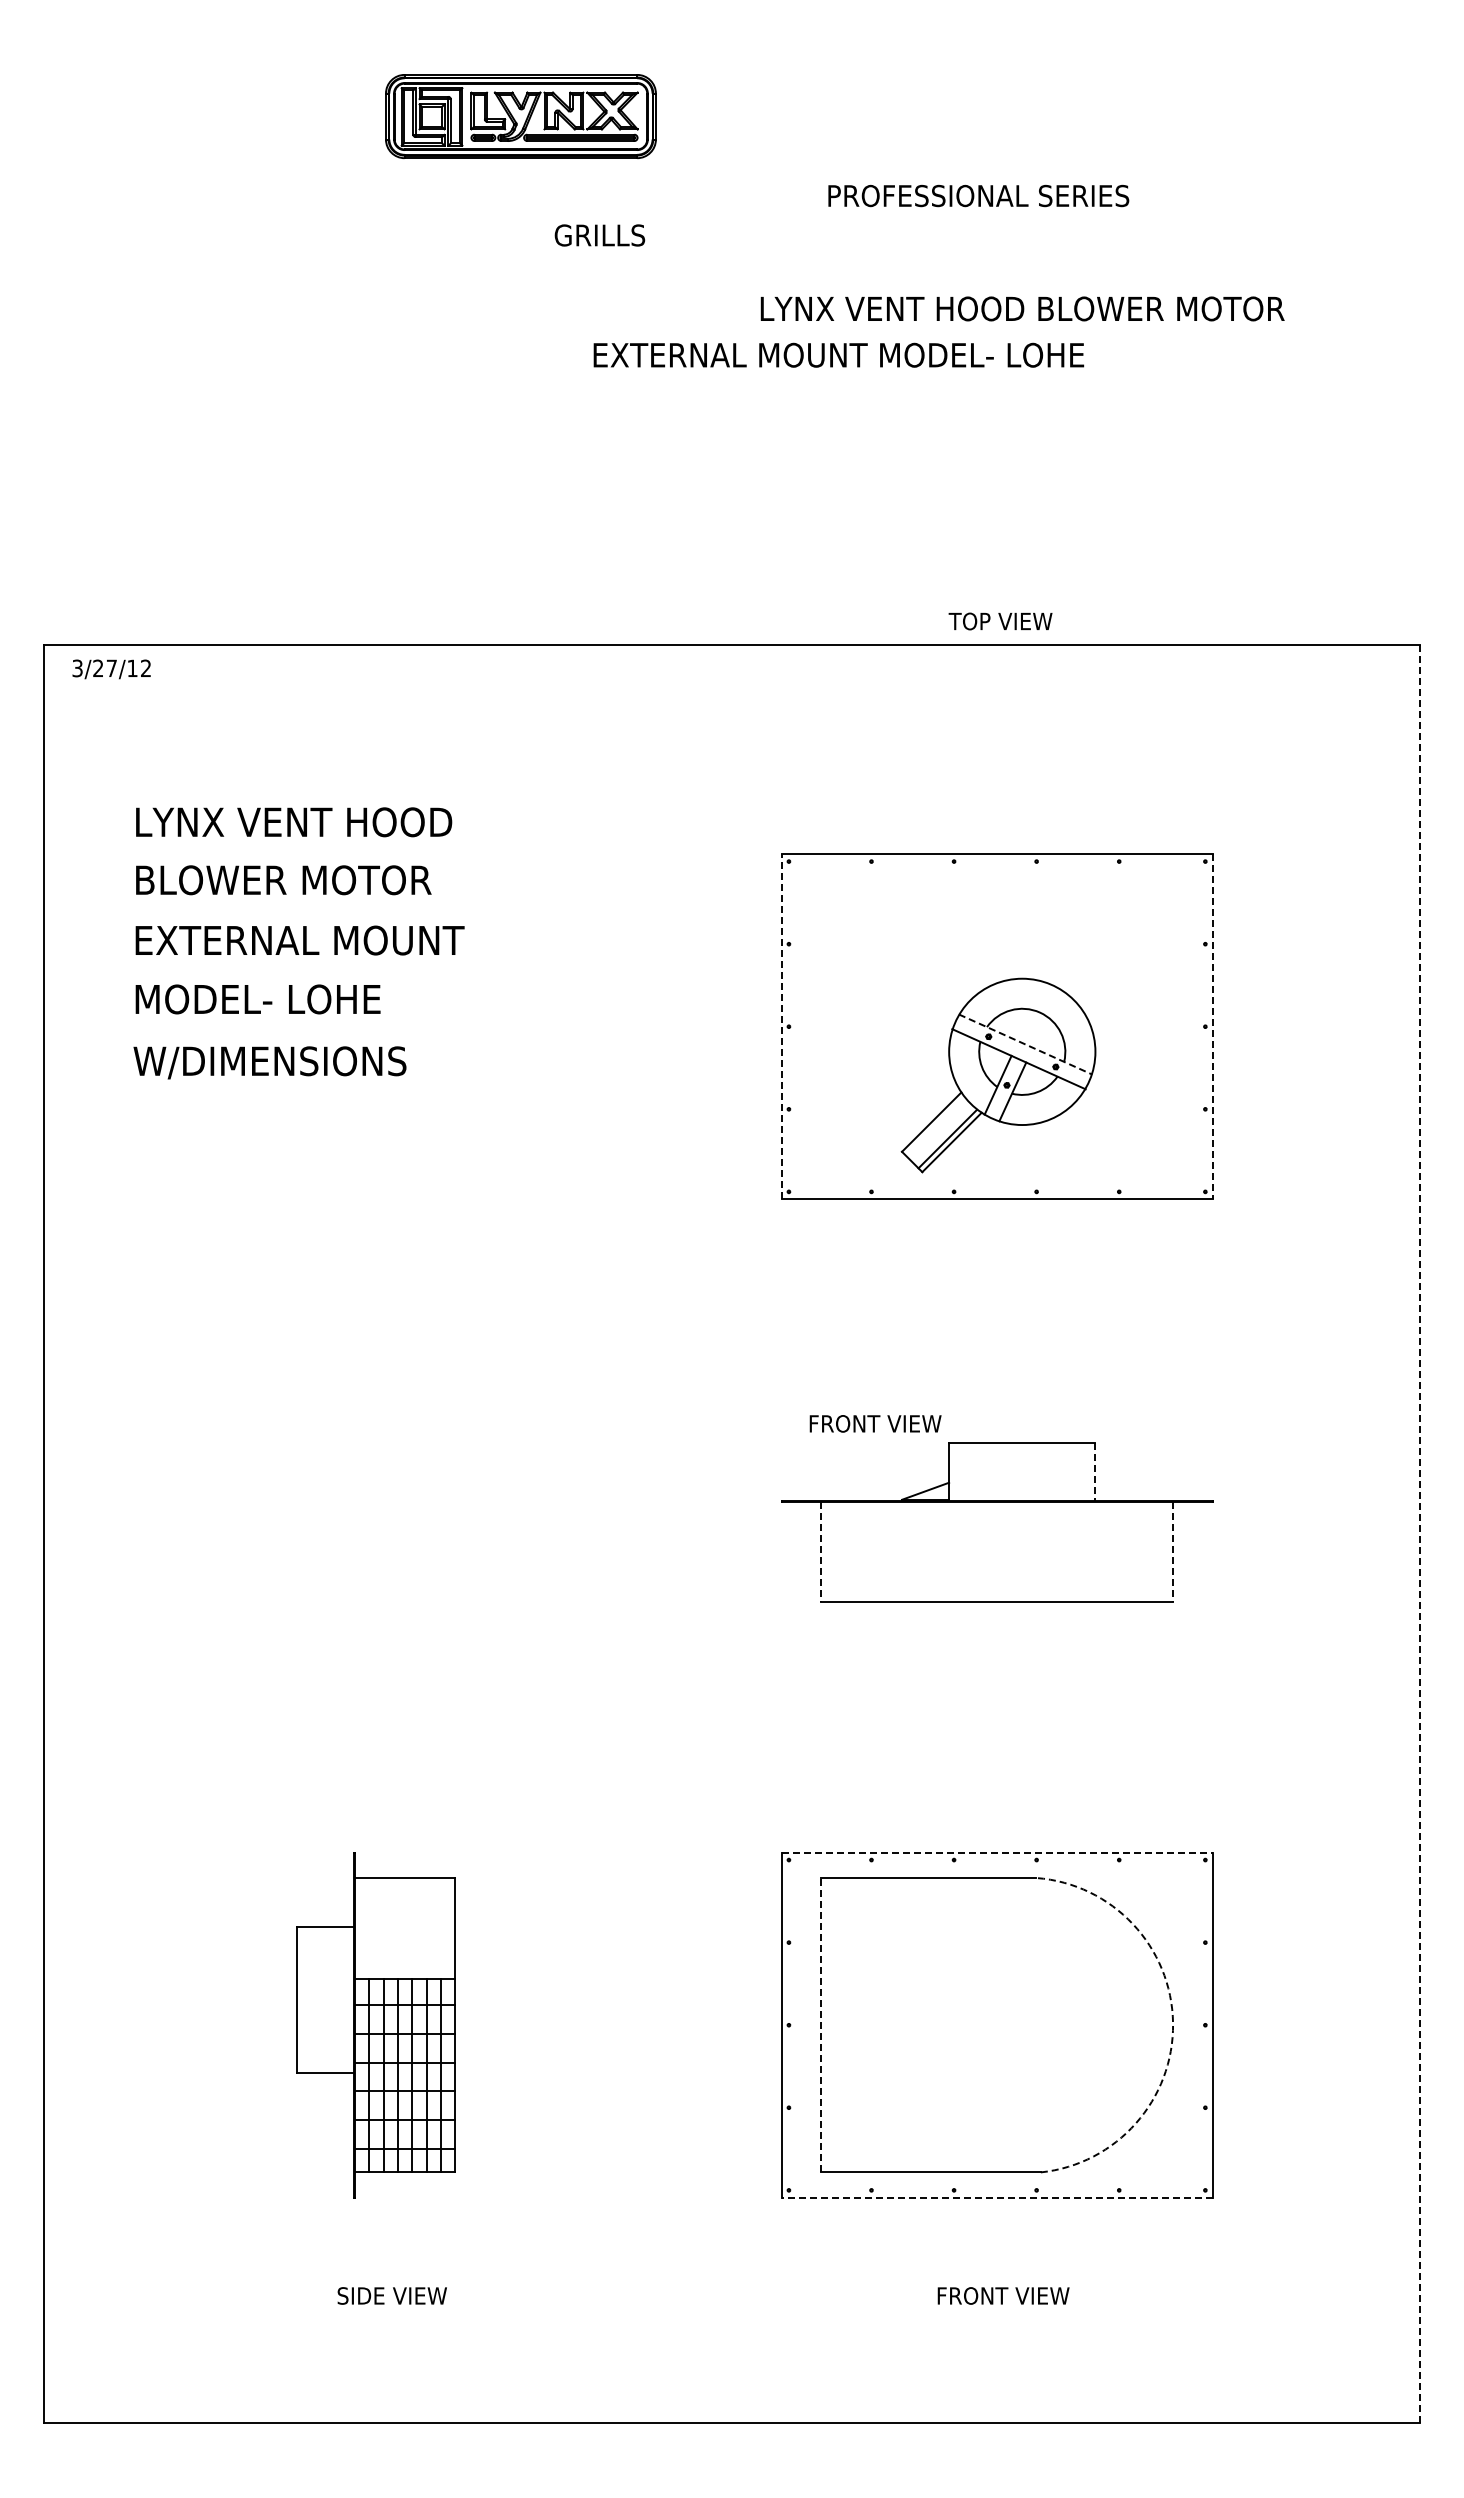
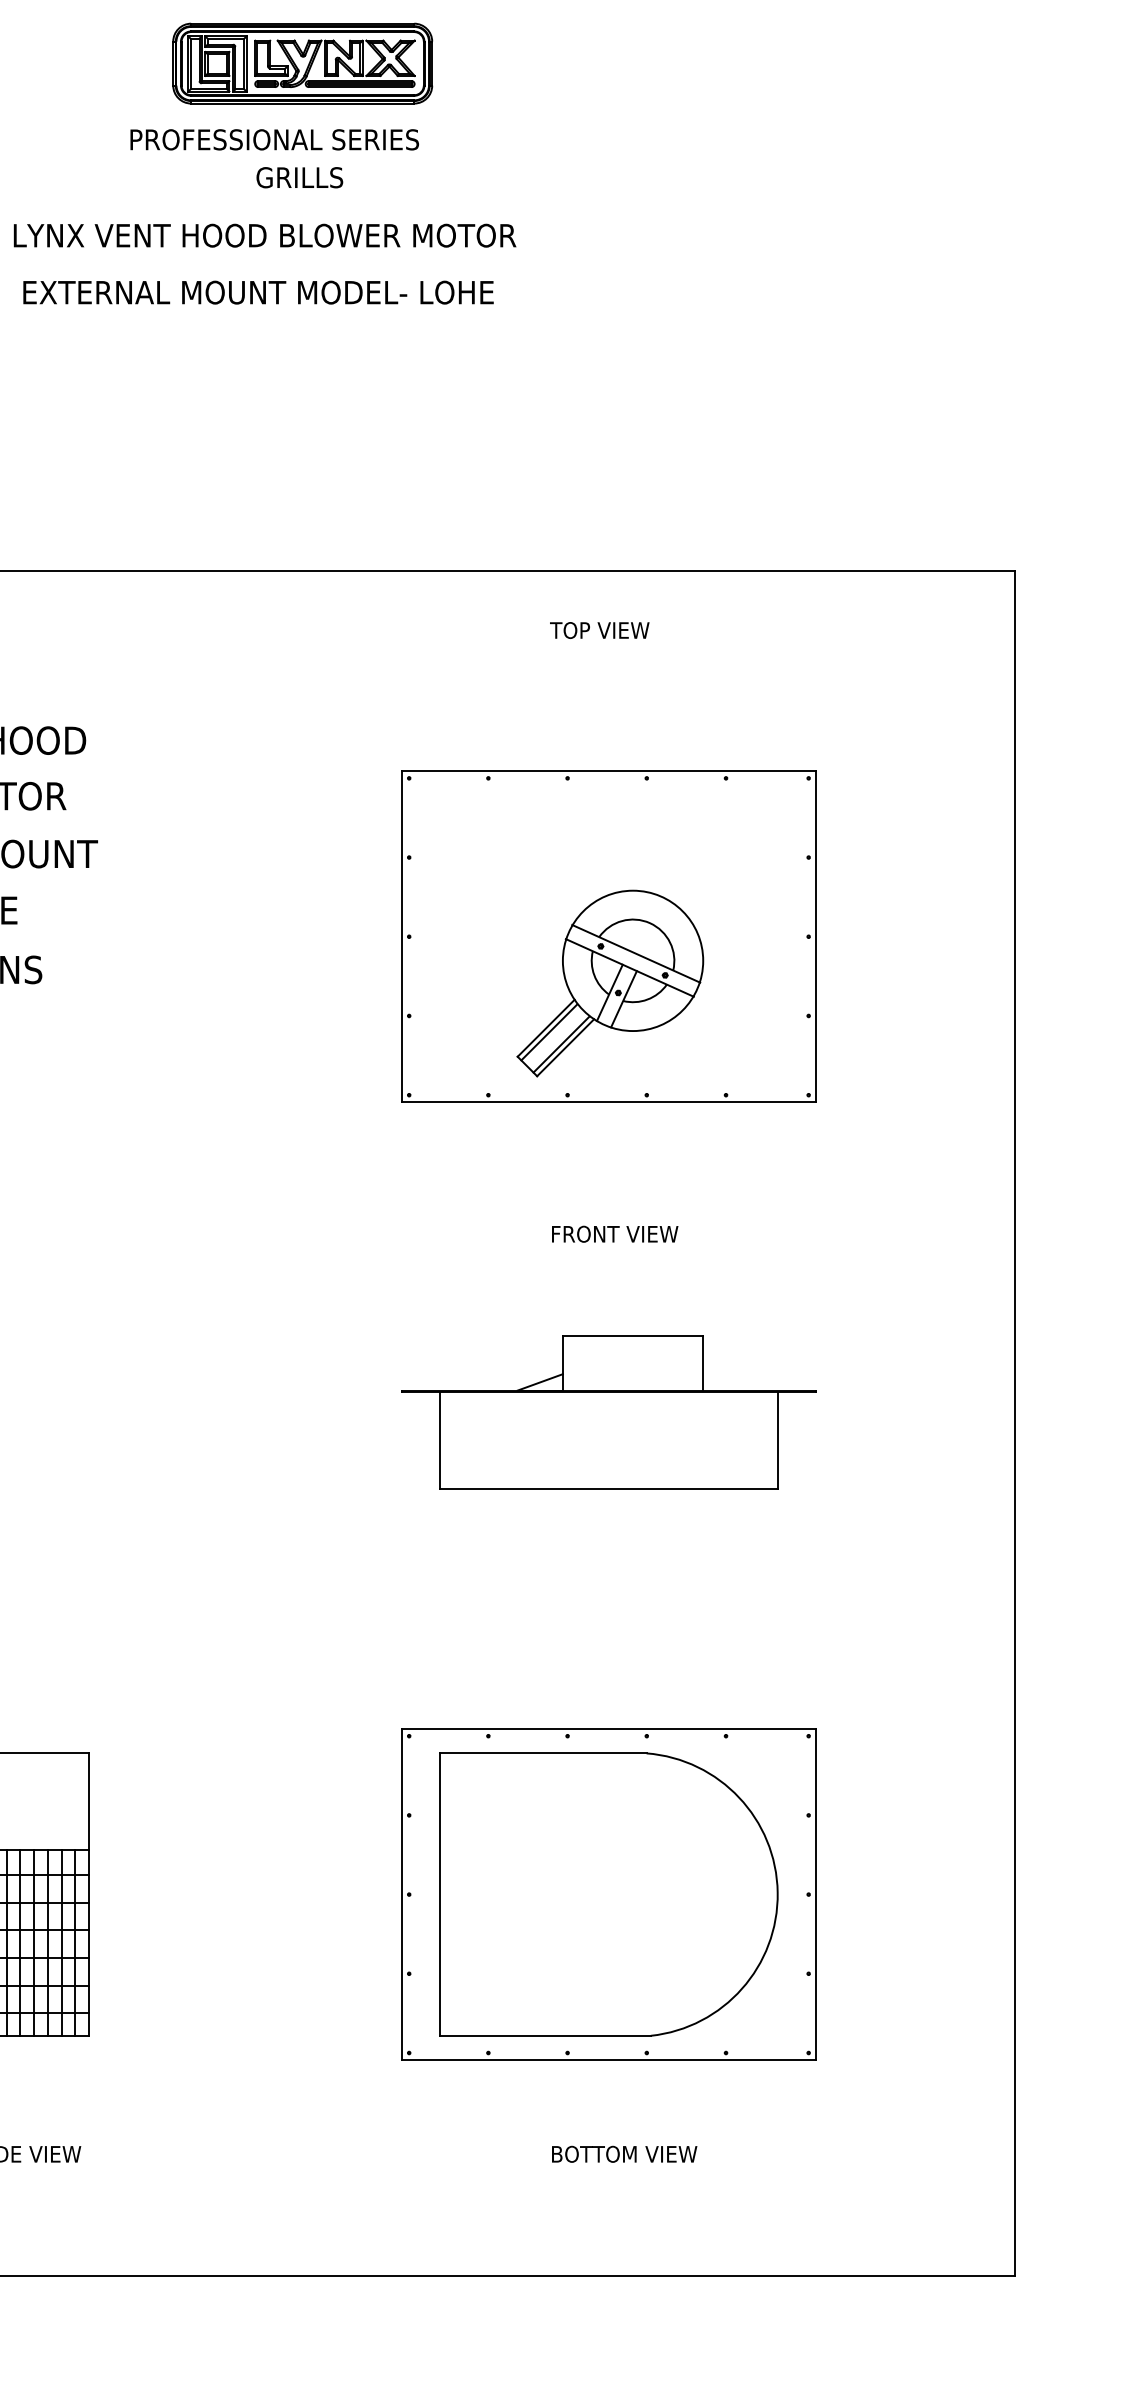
part: (520, 116) -> (302, 63), moved
text: (978, 195) -> (274, 139), moved
text: (599, 235) -> (299, 177), moved
text: (1022, 308) -> (264, 235), moved
text: (838, 354) -> (258, 291), moved
text: (1000, 621) -> (599, 630), moved
line: (781, 1026) -> (402, 936), dashed -> solid
line: (1212, 1027) -> (815, 937), dashed -> solid
line: (1026, 1044) -> (637, 953), dashed -> solid
line: (934, 1126) -> (548, 1032), added
text: (875, 1423) -> (615, 1233), moved
line: (1095, 1471) -> (703, 1363), dashed -> solid
line: (1420, 1534) -> (1015, 1423), dashed -> solid
line: (821, 1552) -> (440, 1441), dashed -> solid
line: (1173, 1552) -> (778, 1441), dashed -> solid
line: (997, 1852) -> (609, 1728), dashed -> solid
arc: (1173, 2023) -> (778, 1892), dashed -> solid
line: (821, 2024) -> (440, 1893), dashed -> solid
line: (996, 2197) -> (608, 2059), dashed -> solid
text: (1014, 2295) -> (625, 2153), FRONT VIEW -> BOTTOM VIEW

